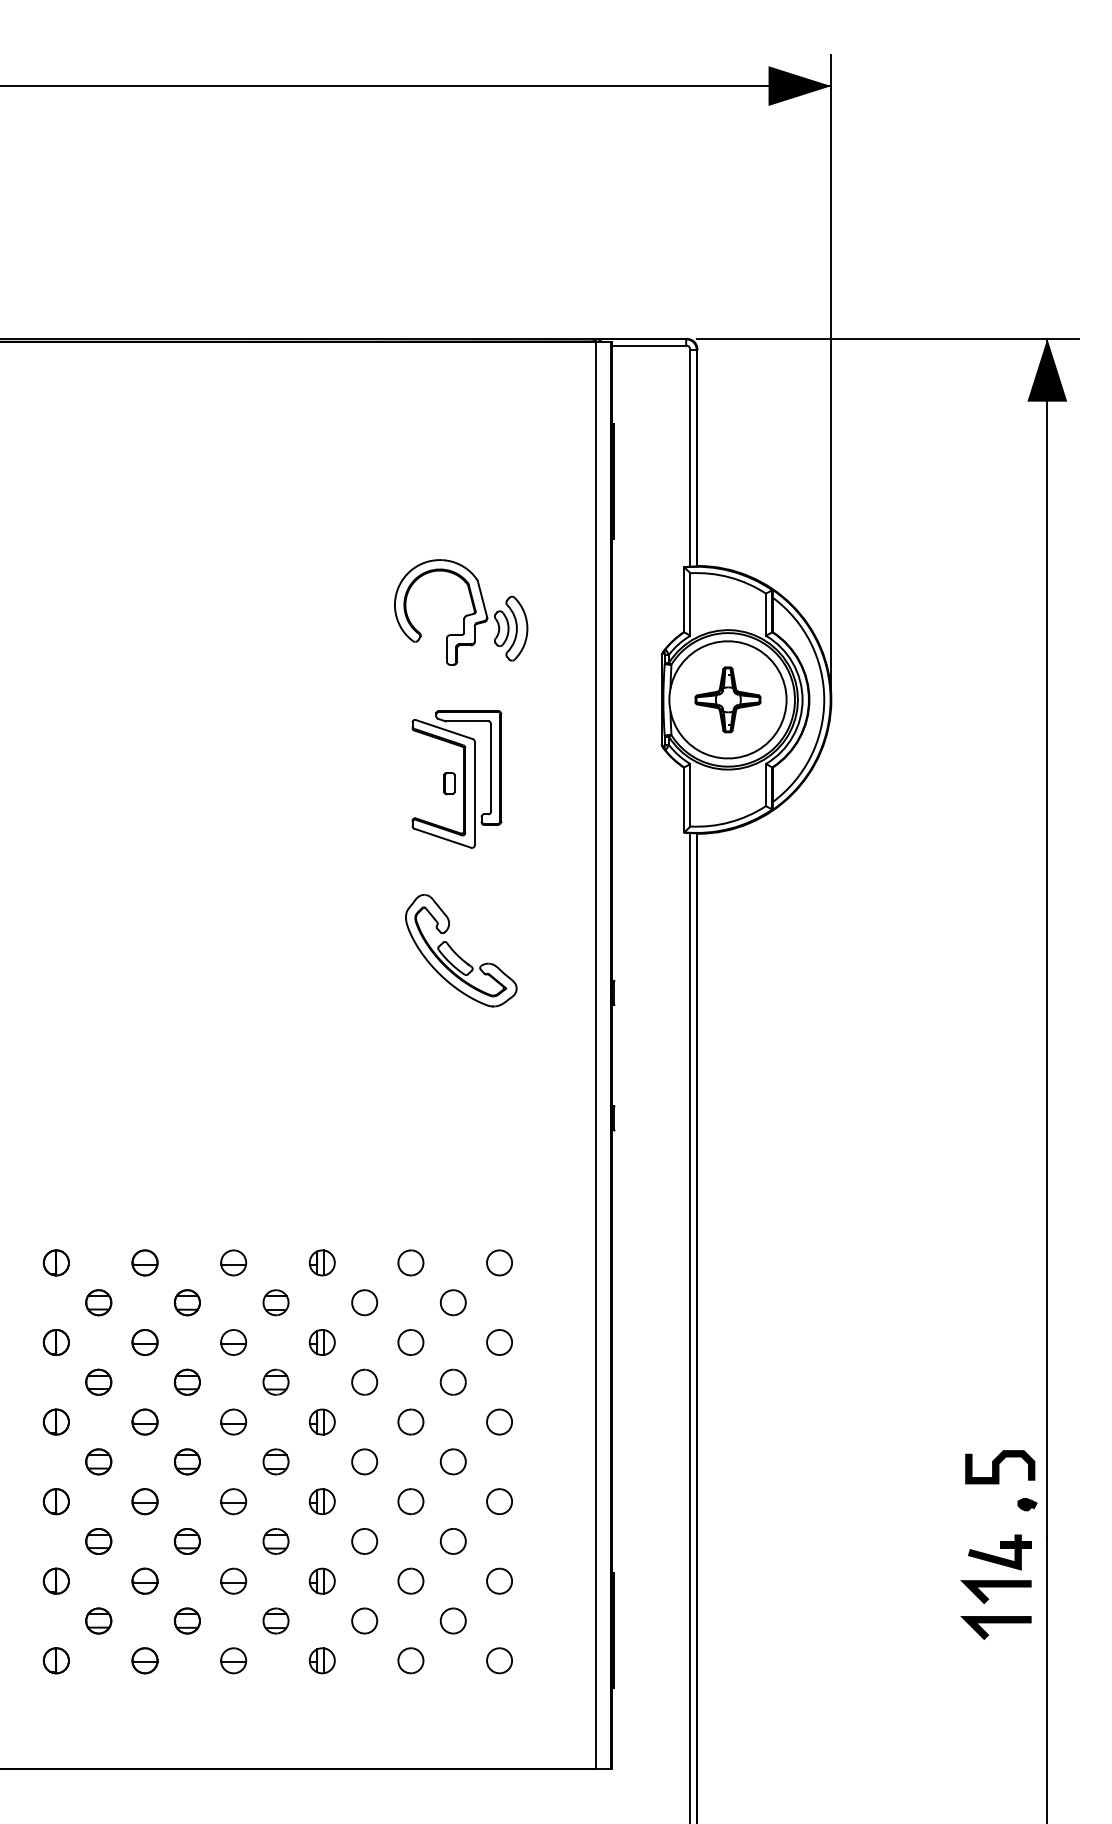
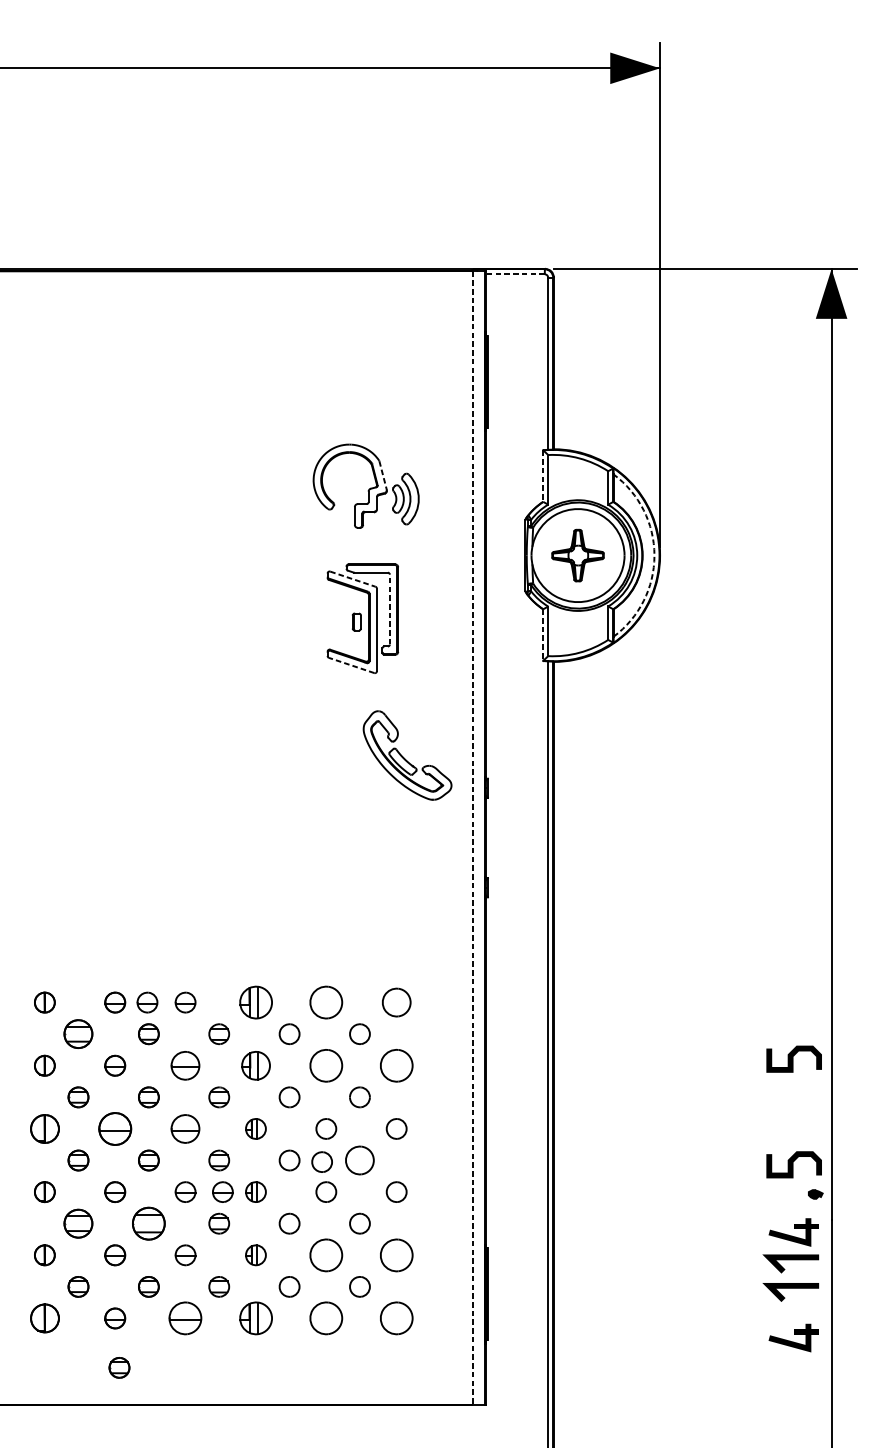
line: (648, 345) -> (514, 274), solid -> dashed
line: (482, 599) -> (383, 475), solid -> dashed
line: (684, 600) -> (543, 476), solid -> dashed
arc: (824, 699) -> (654, 555), solid -> dashed
line: (444, 729) -> (352, 579), solid -> dashed
line: (491, 767) -> (390, 609), solid -> dashed
line: (684, 800) -> (543, 635), solid -> dashed
line: (442, 838) -> (351, 665), solid -> dashed
part: (461, 950) -> (407, 755), moved
line: (595, 1055) -> (472, 837), solid -> dashed
part: (185, 1262) -> (147, 1002), added
part: (321, 1262) -> (255, 1002), size x1.6
part: (410, 1262) -> (325, 1002), size x1.6
part: (499, 1262) -> (396, 1002), size x1.4
part: (98, 1302) -> (78, 1034), size x1.4
curve: (999, 1334) -> (793, 1059), added
part: (233, 1342) -> (185, 1065), size x1.4
part: (321, 1342) -> (255, 1065), size x1.4
part: (410, 1342) -> (325, 1065), size x1.6
part: (499, 1342) -> (396, 1065), size x1.6
part: (55, 1421) -> (44, 1128), size x1.4
part: (144, 1421) -> (114, 1128), size x1.6
part: (233, 1421) -> (185, 1128), size x1.4
part: (453, 1461) -> (360, 1160), size x1.4
part: (405, 1463) -> (322, 1161), added
part: (280, 1501) -> (222, 1192), added
part: (98, 1541) -> (78, 1223), size x1.4
part: (187, 1541) -> (148, 1223), size x1.6
part: (410, 1580) -> (325, 1254), size x1.6
part: (499, 1580) -> (396, 1254), size x1.6
part: (55, 1660) -> (44, 1318), size x1.4
part: (233, 1660) -> (185, 1318), size x1.6
part: (321, 1660) -> (255, 1318), size x1.6
part: (410, 1660) -> (325, 1318), size x1.6
part: (499, 1660) -> (396, 1318), size x1.6
part: (999, 1685) -> (793, 1338), added
part: (150, 1722) -> (119, 1367), added

